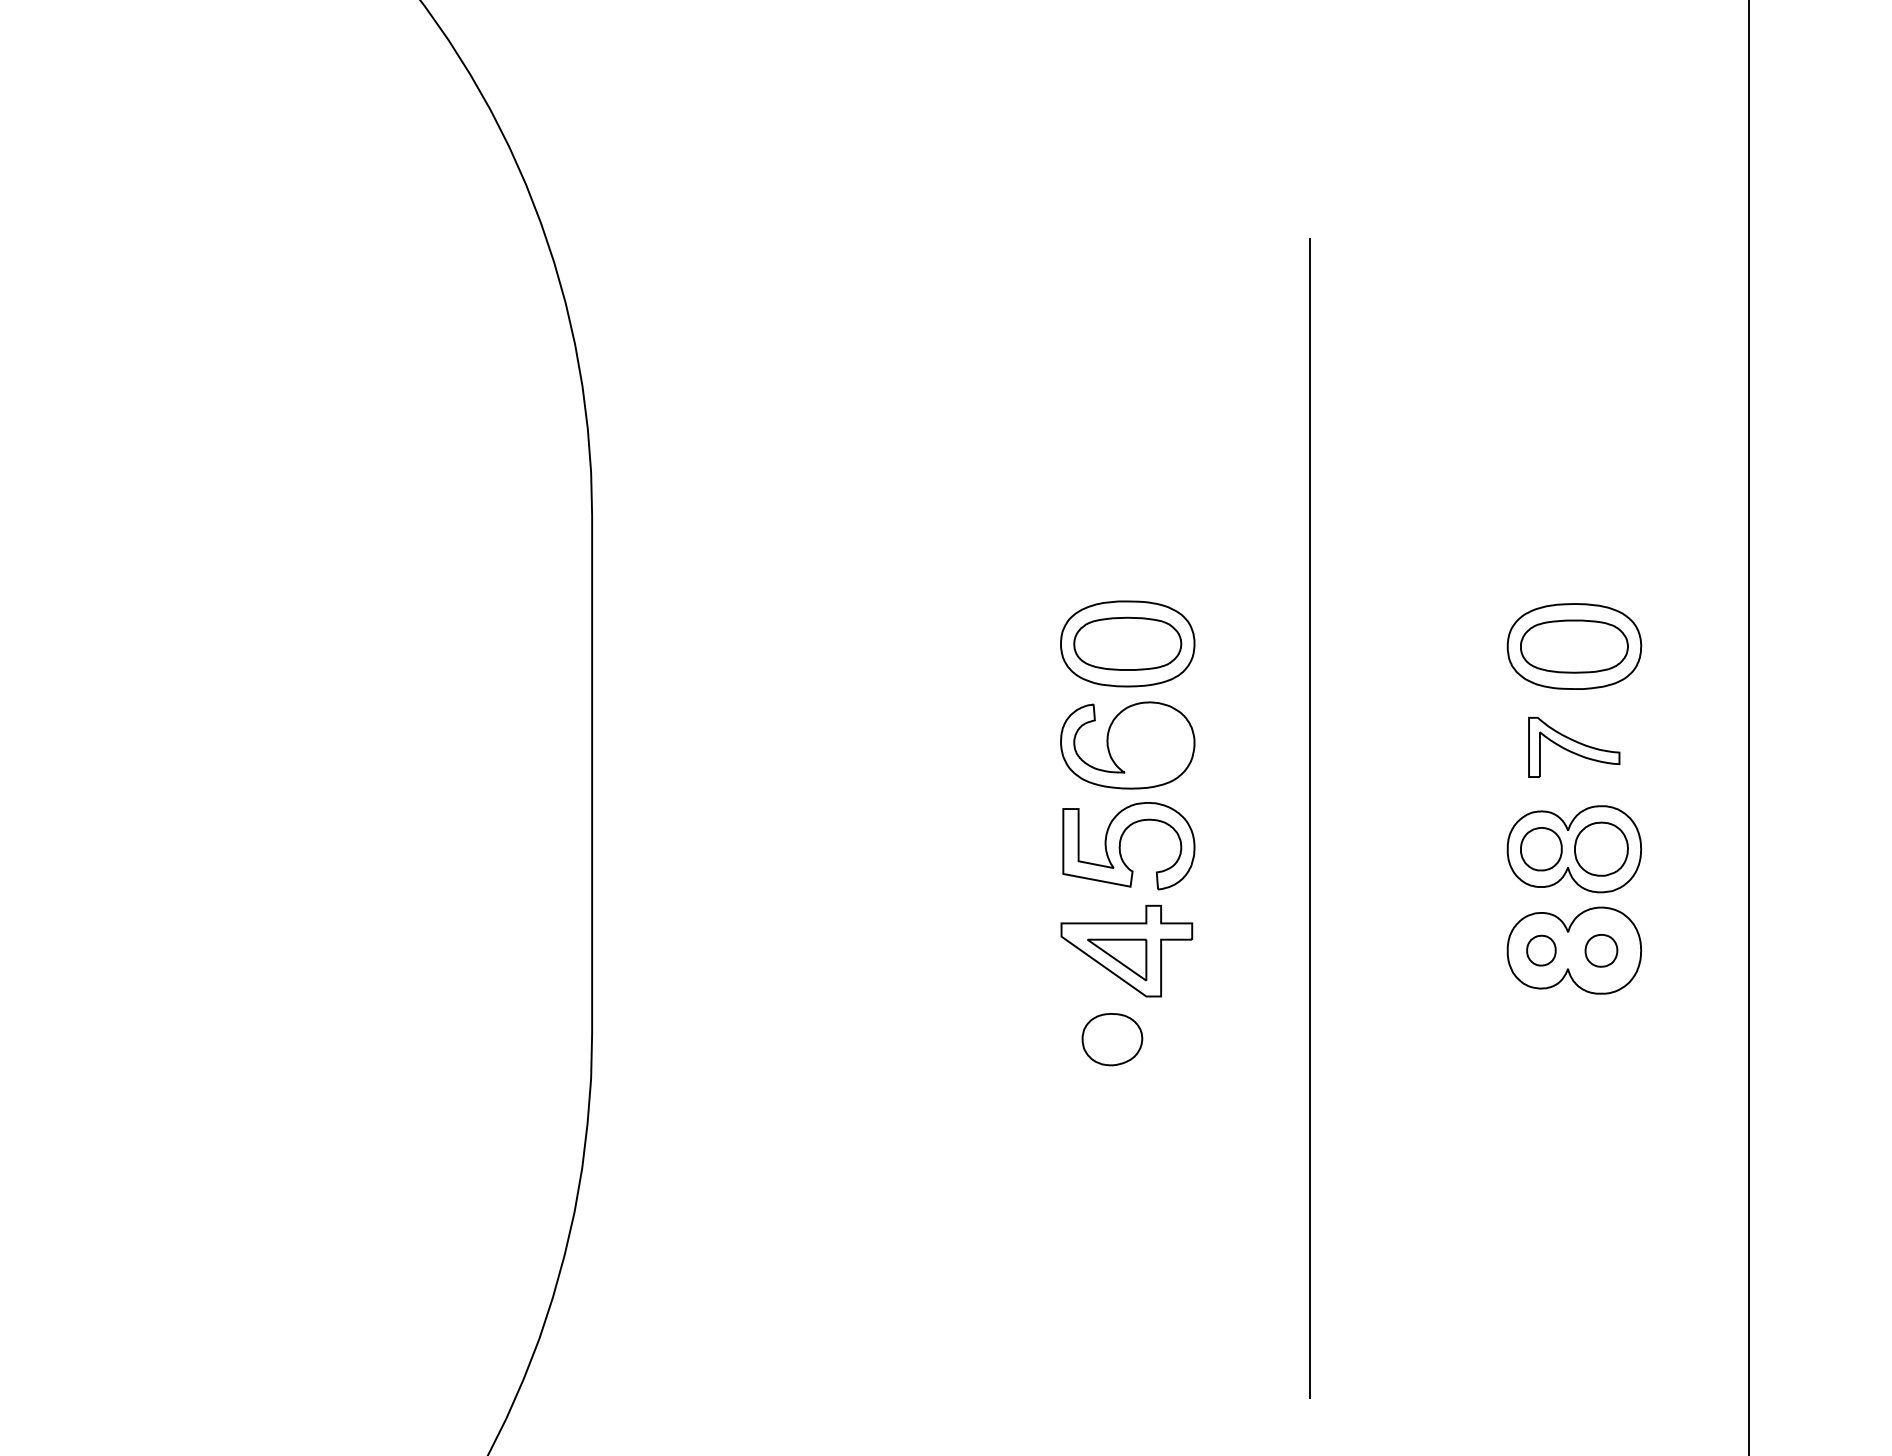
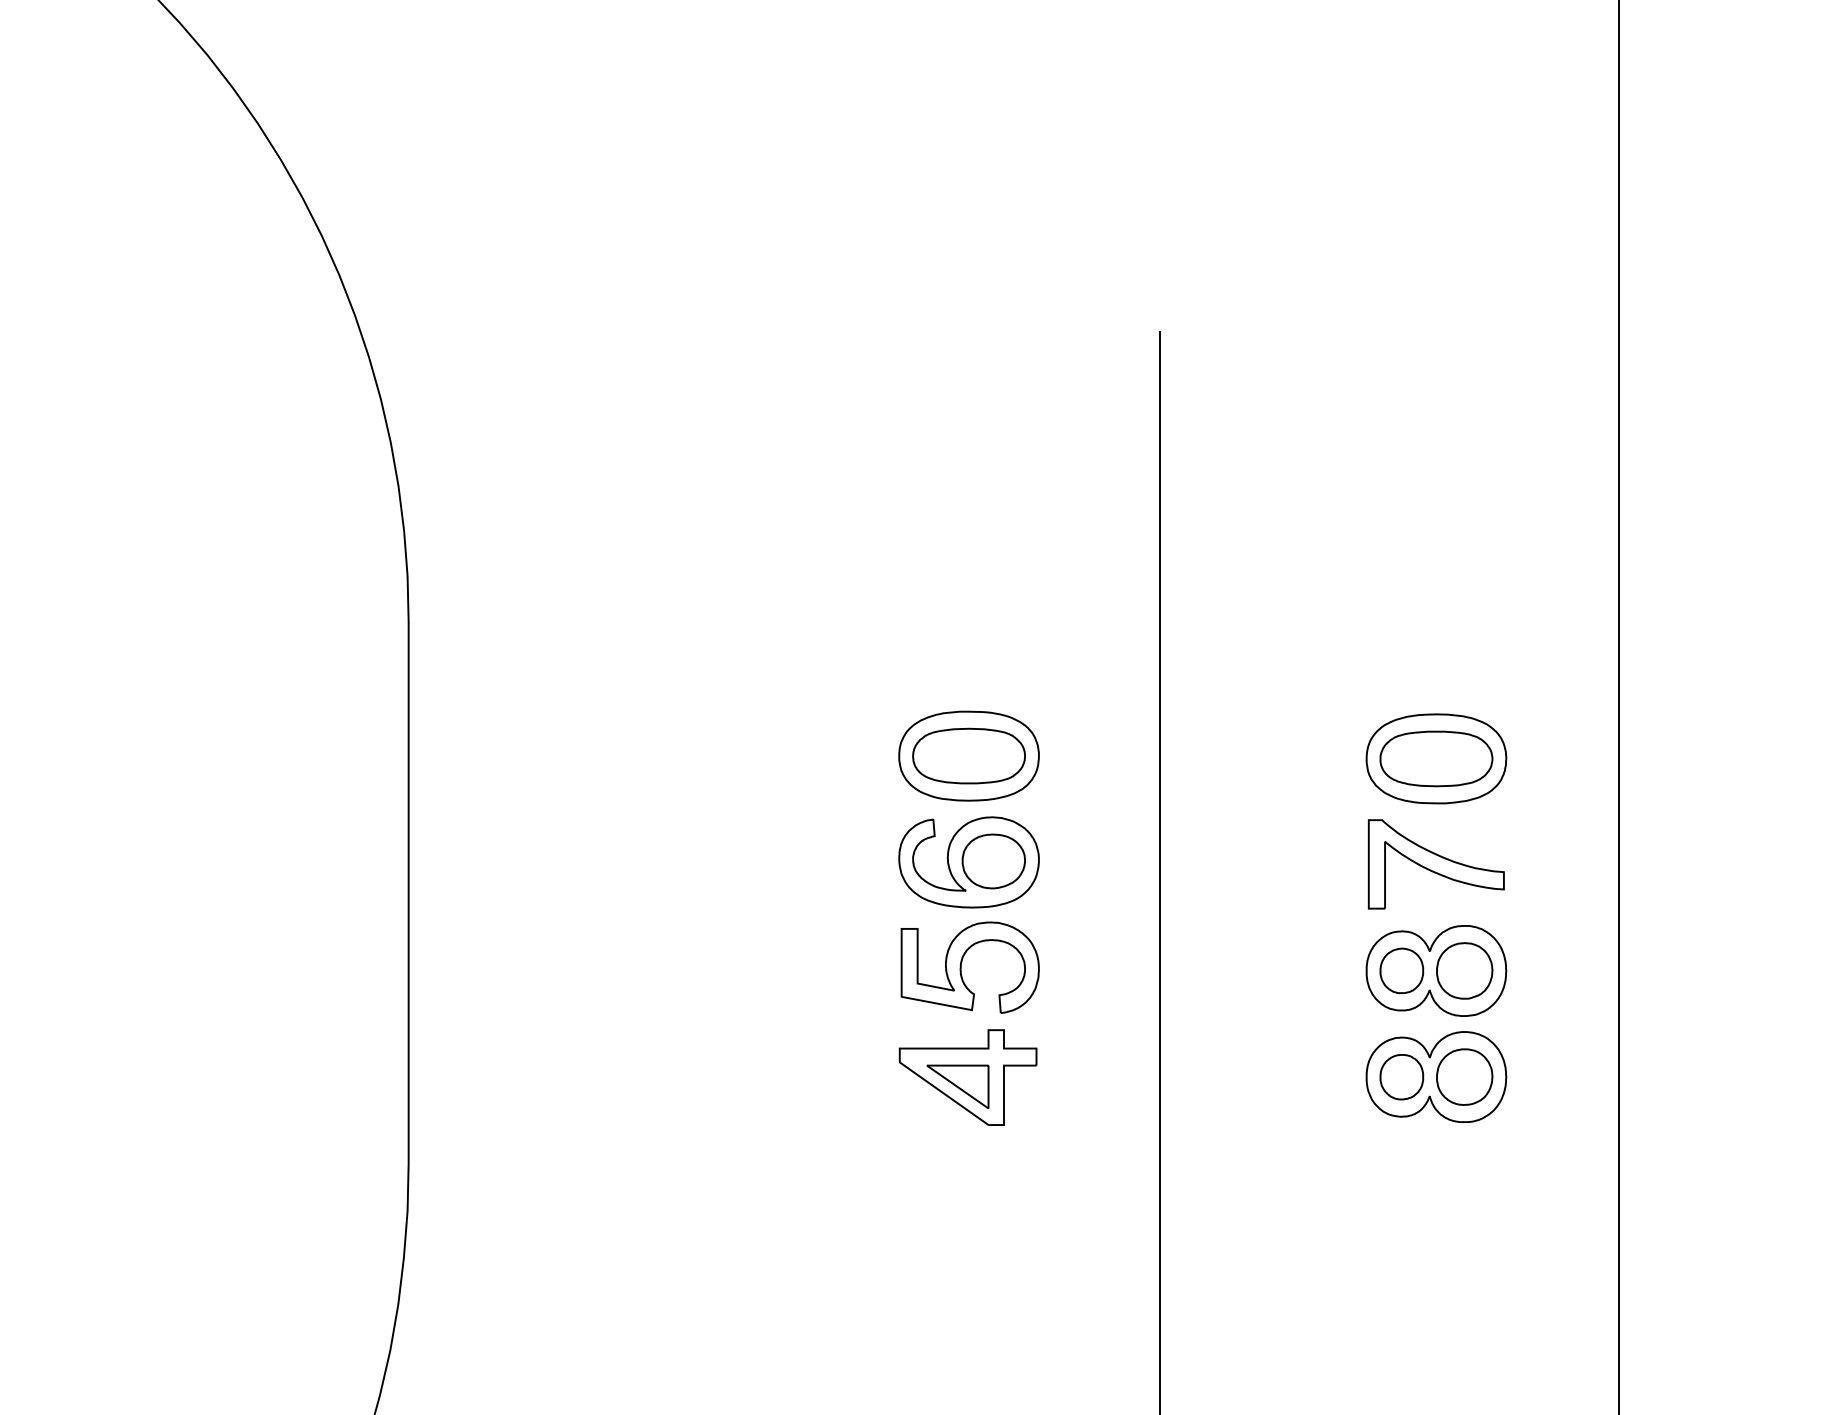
part: (1573, 747) -> (1435, 864), size x1.43
part: (1541, 950) -> (1401, 1076), size x1.43
part: (1601, 950) -> (1464, 1076), size x1.67
part: (1112, 1039) -> (993, 861), moved

